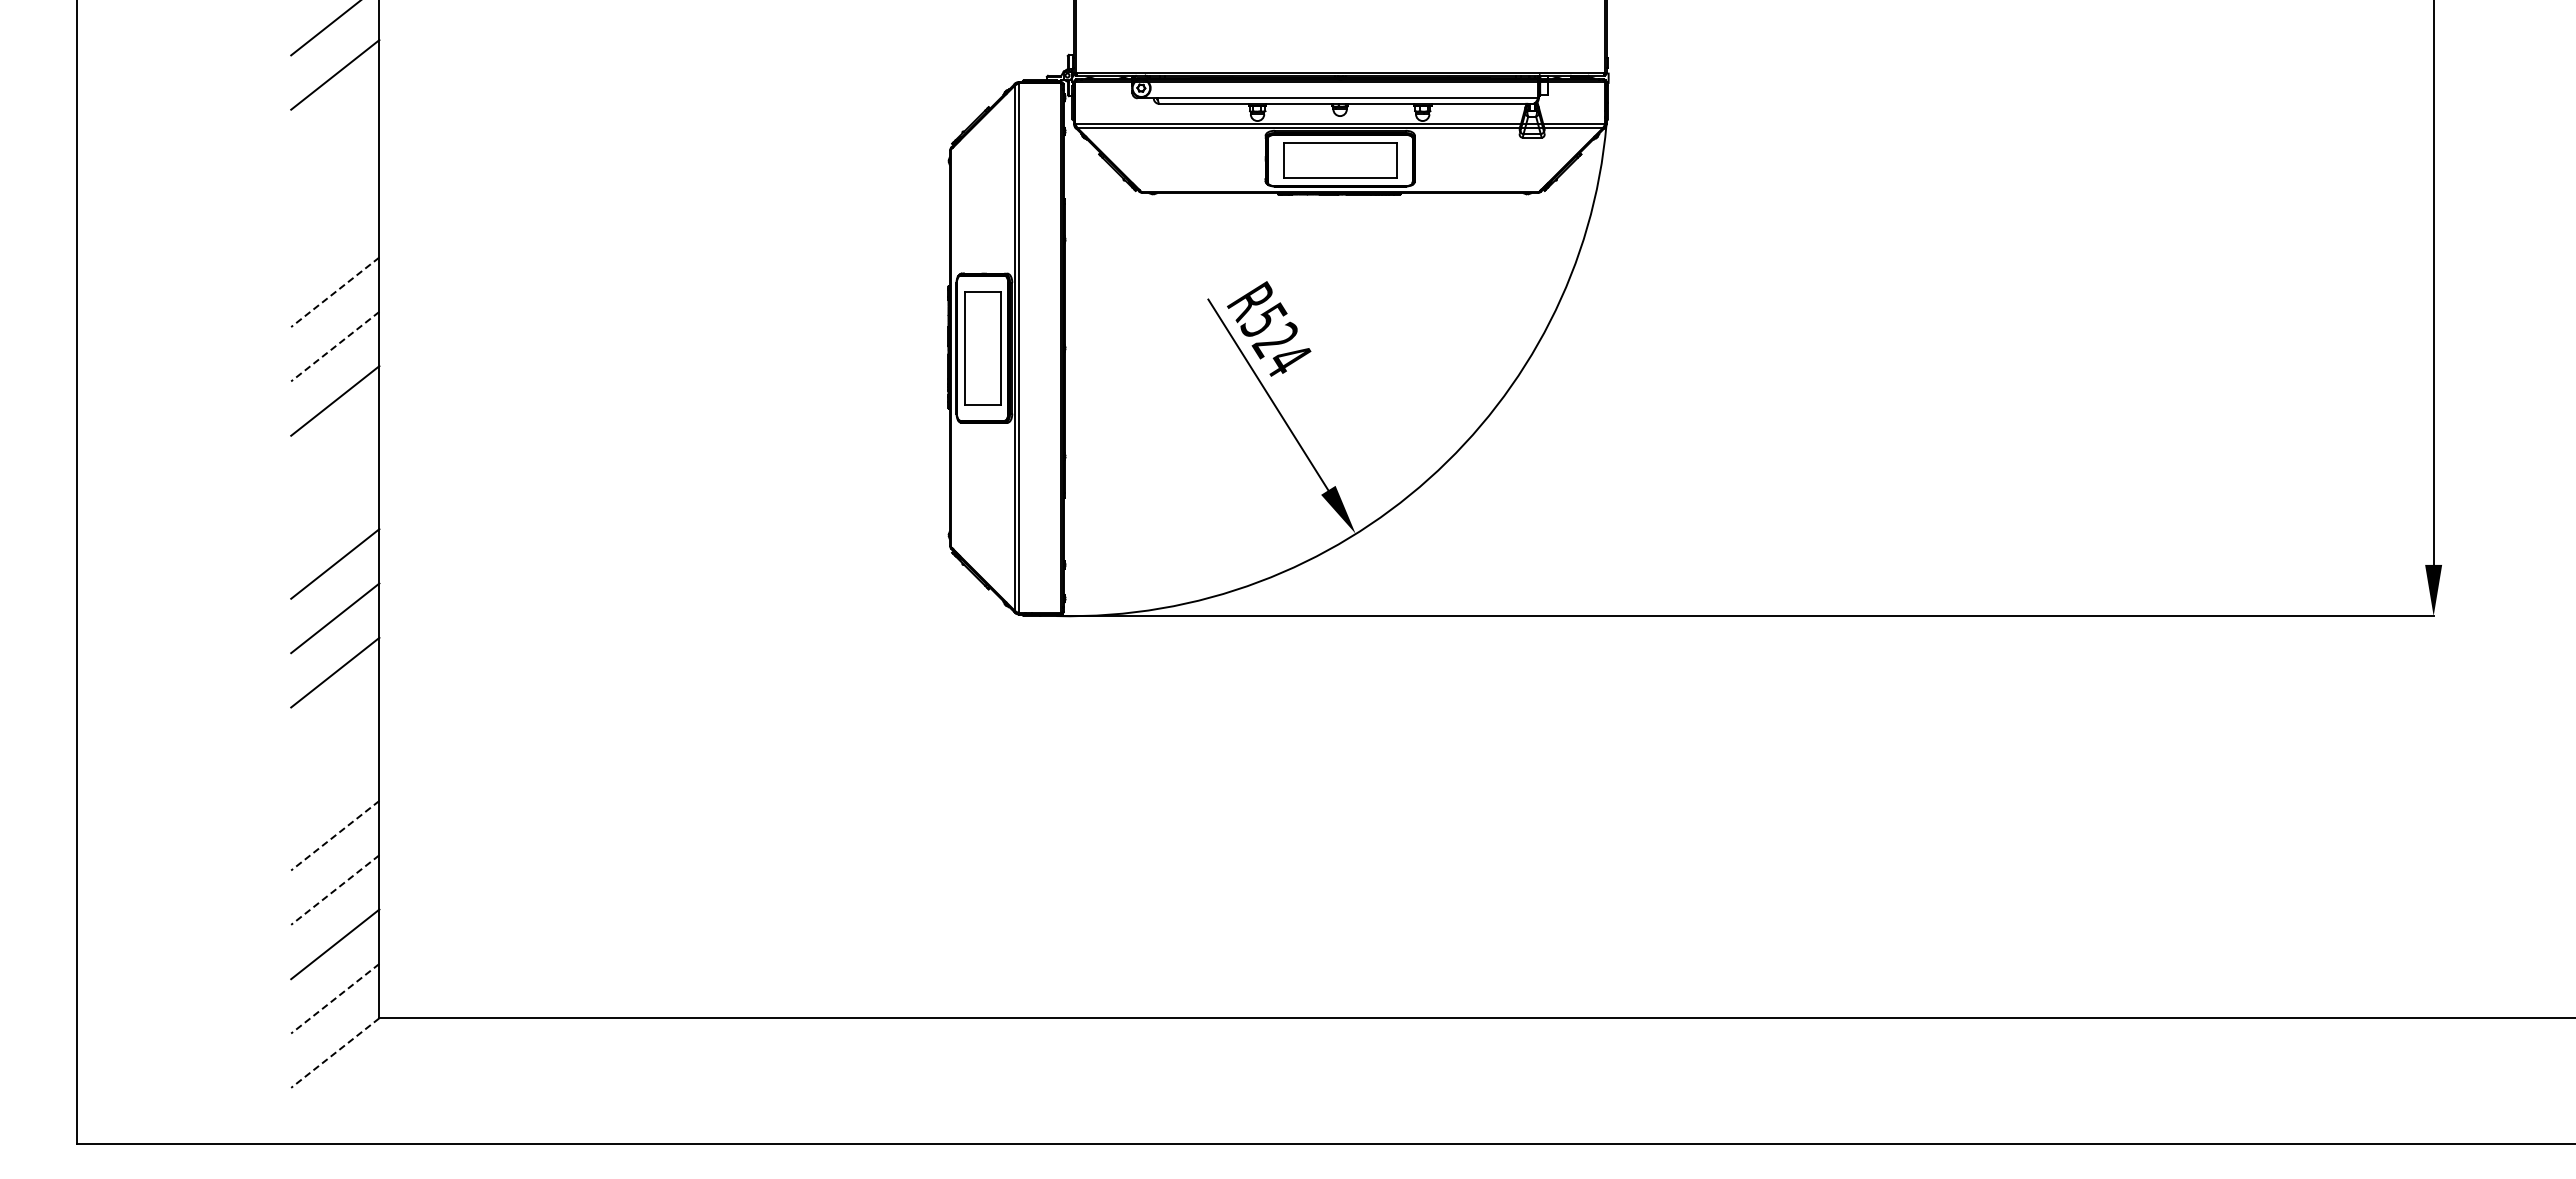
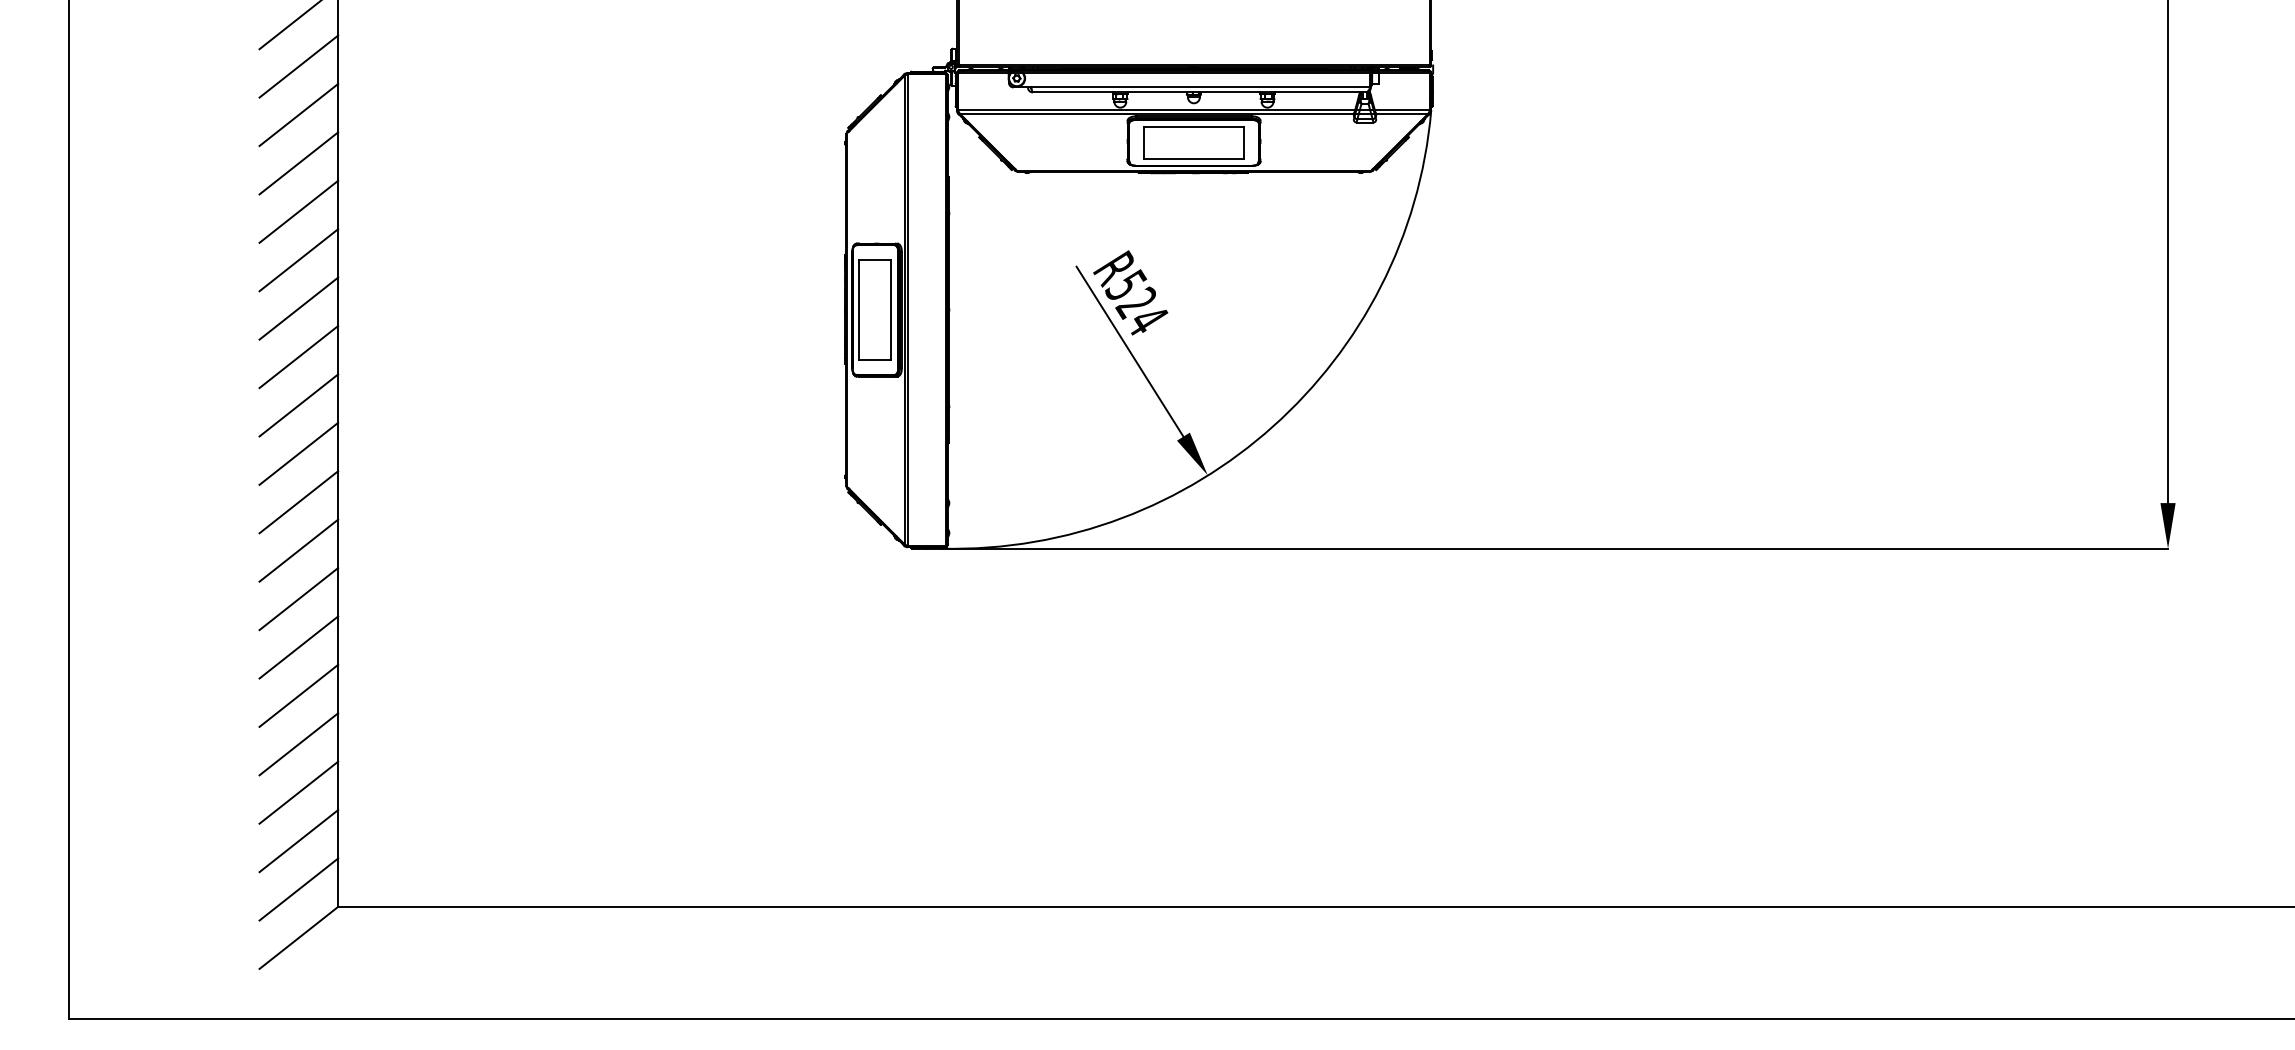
line: (335, 129) -> (299, 115), added
line: (335, 183) -> (299, 163), added
line: (335, 237) -> (299, 211), added
line: (334, 292) -> (298, 260), dashed -> solid
line: (334, 346) -> (298, 308), dashed -> solid
line: (335, 455) -> (299, 405), added
line: (335, 509) -> (299, 453), added
line: (335, 726) -> (299, 647), added
line: (335, 781) -> (299, 696), added
line: (334, 836) -> (298, 745), dashed -> solid
line: (334, 890) -> (298, 793), dashed -> solid
line: (334, 999) -> (298, 890), dashed -> solid
line: (334, 1053) -> (298, 938), dashed -> solid

